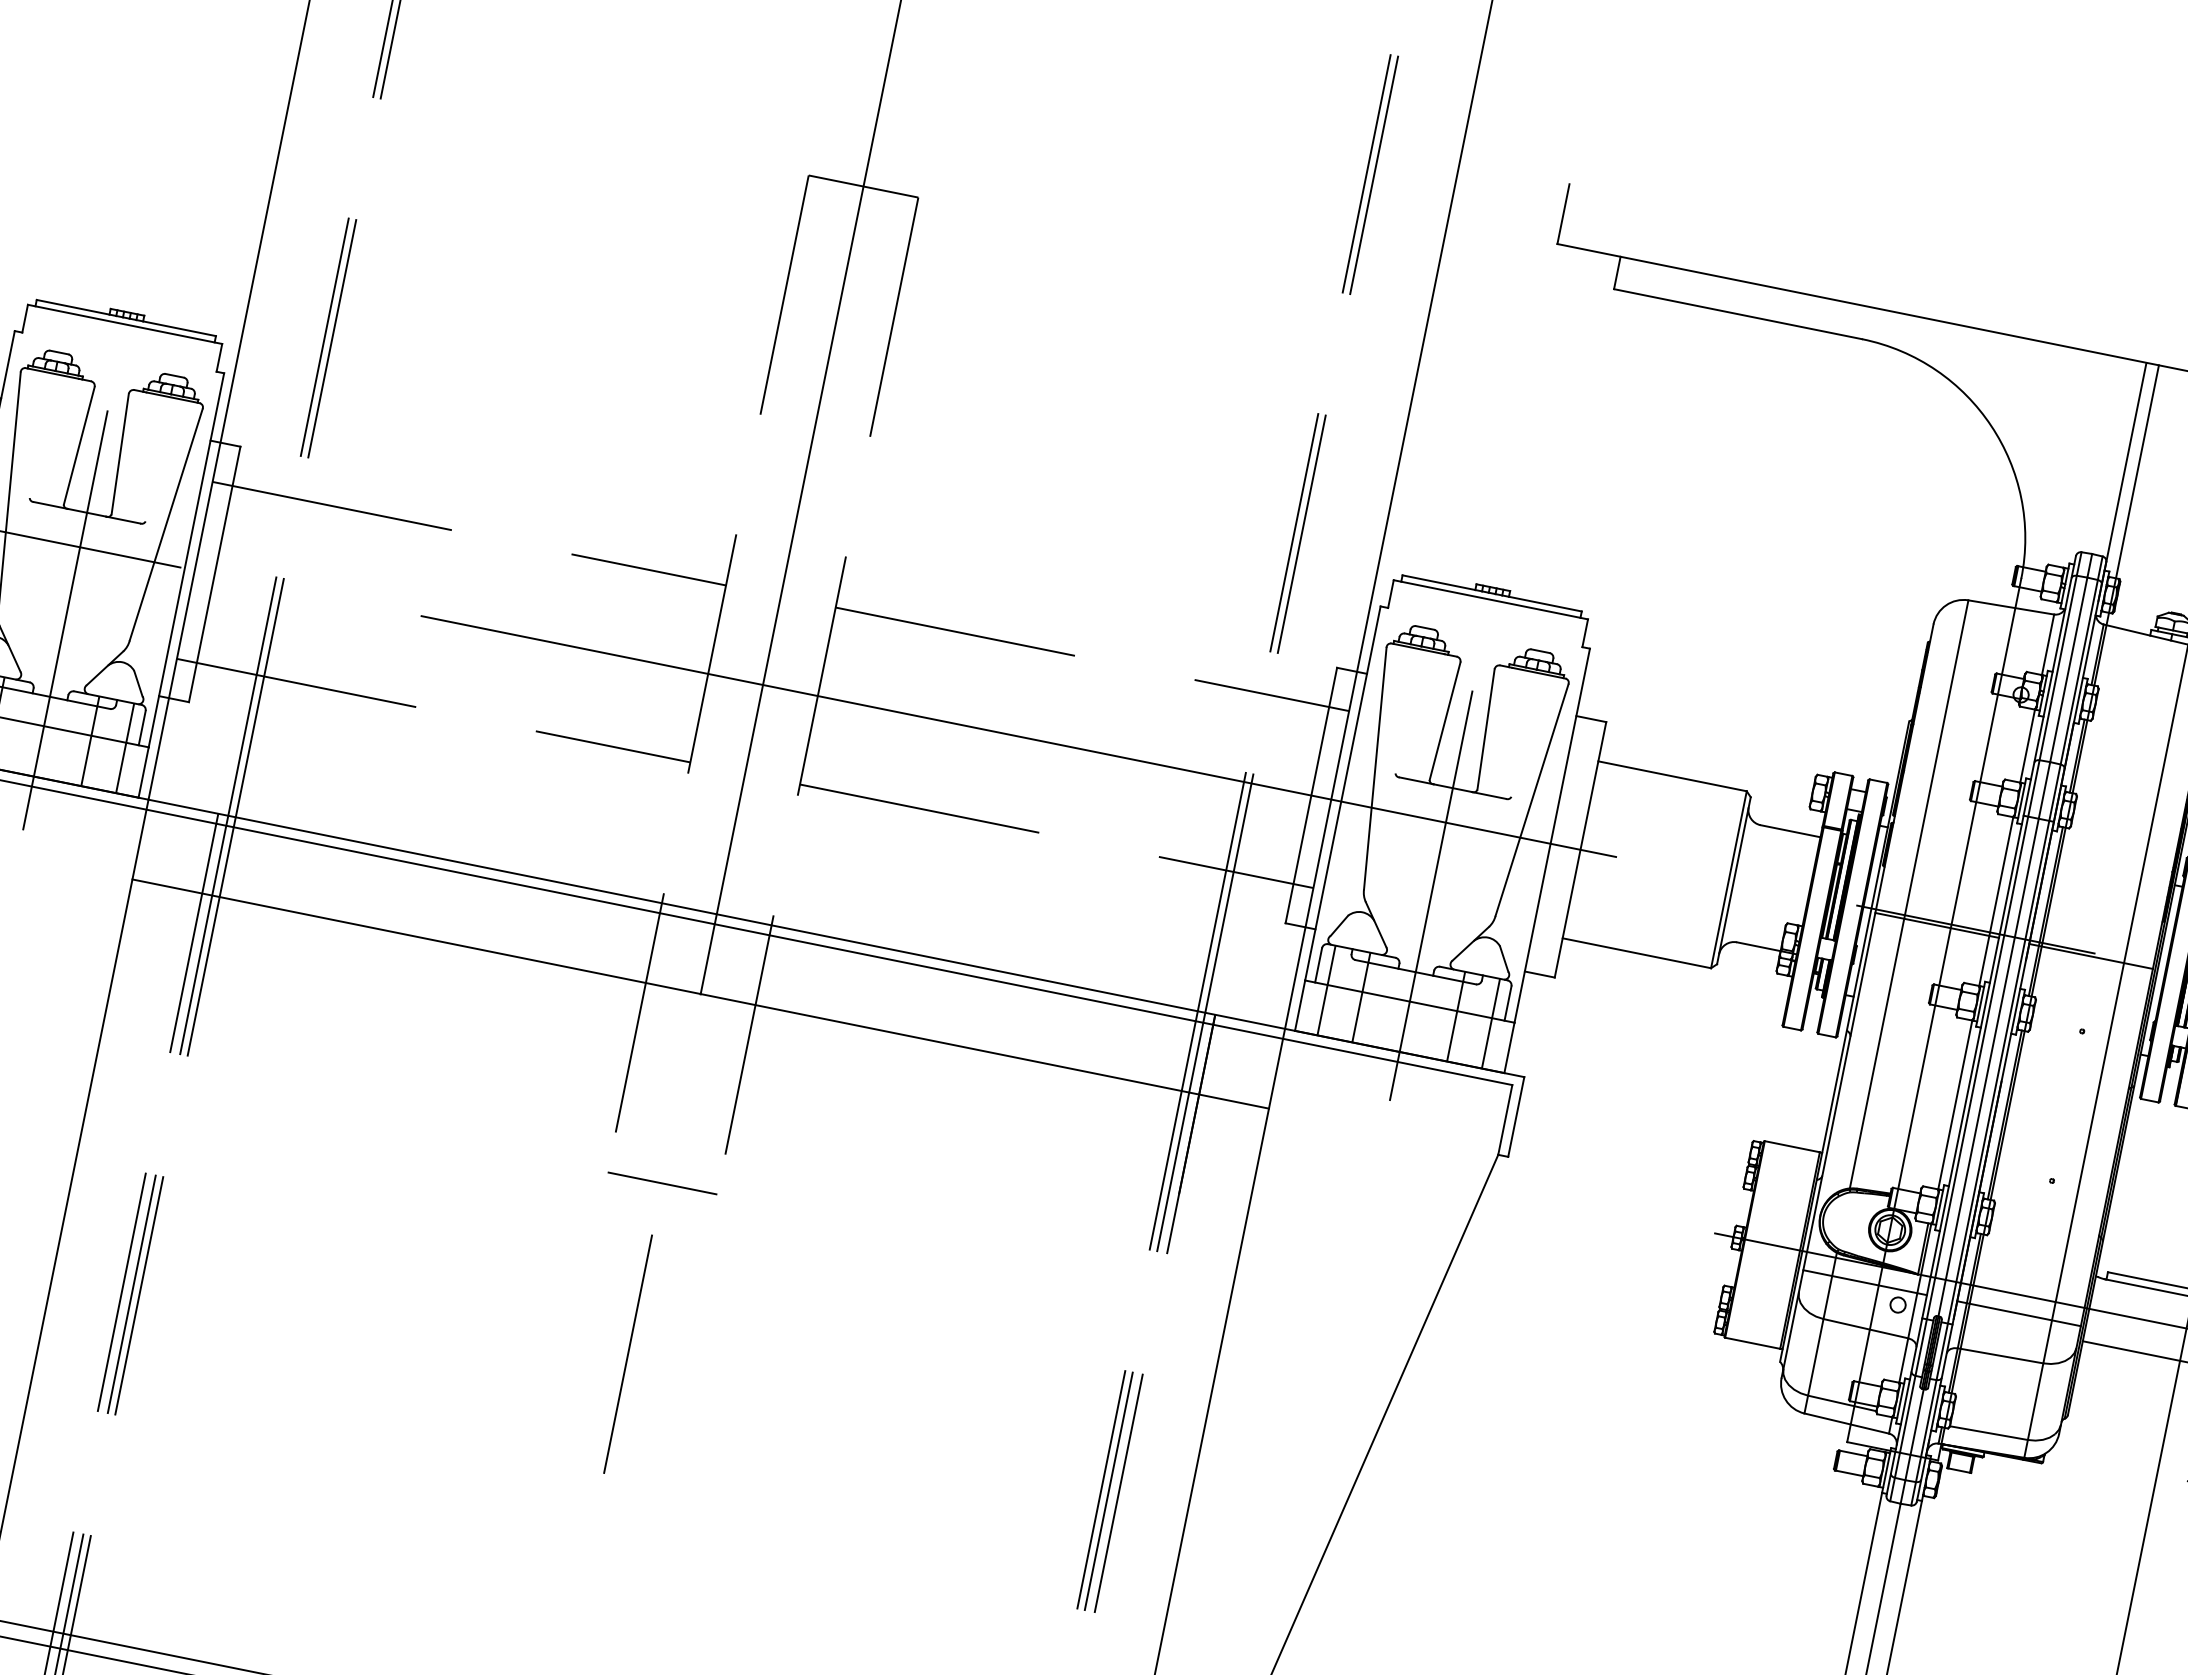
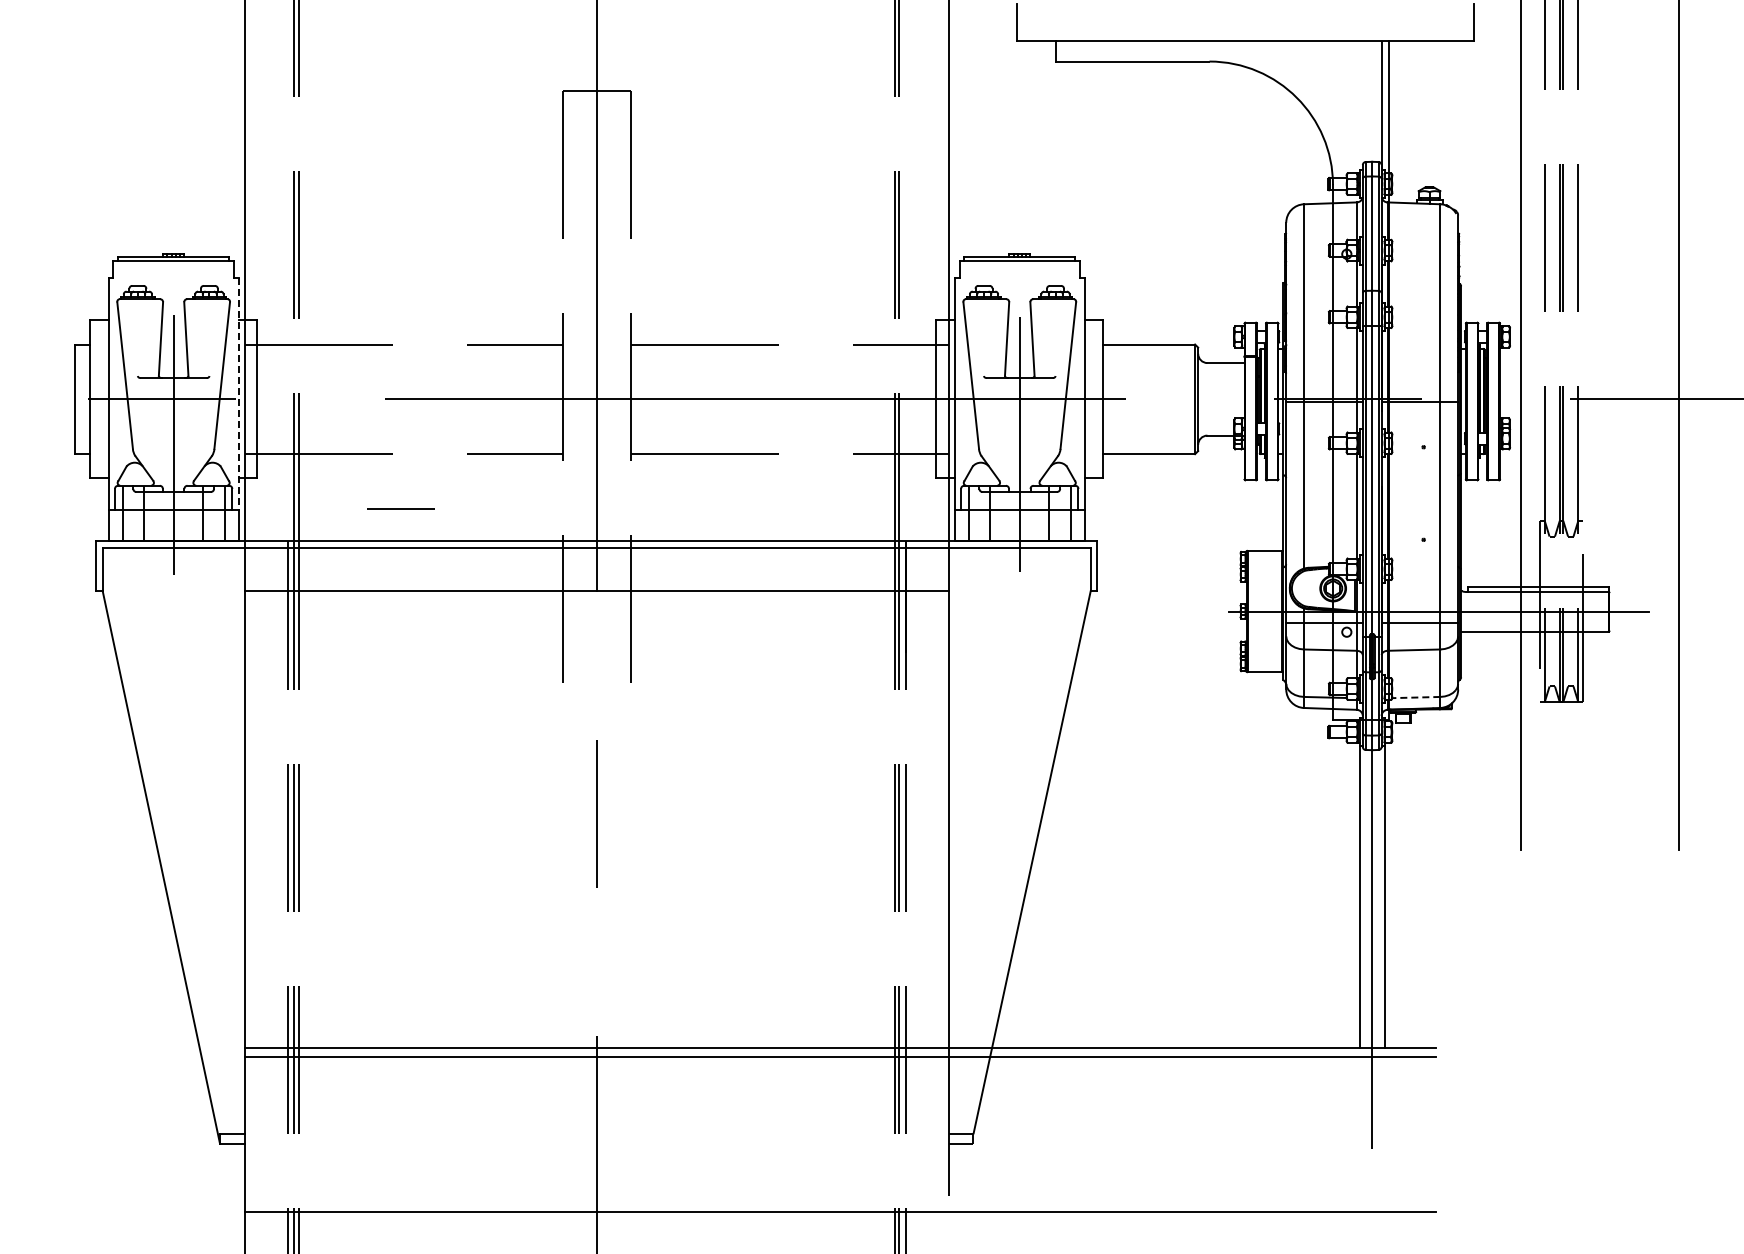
line: (186, 560) -> (238, 394), solid -> dashed
line: (662, 1182) -> (400, 508), moved
line: (1987, 1432) -> (1415, 697), solid -> dashed

